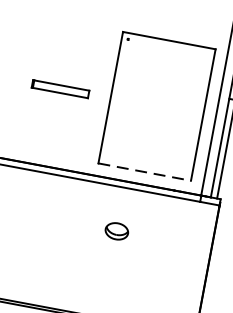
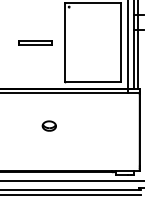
line: (145, 171) -> (93, 81), dashed -> solid
part: (115, 230) -> (48, 125), moved

